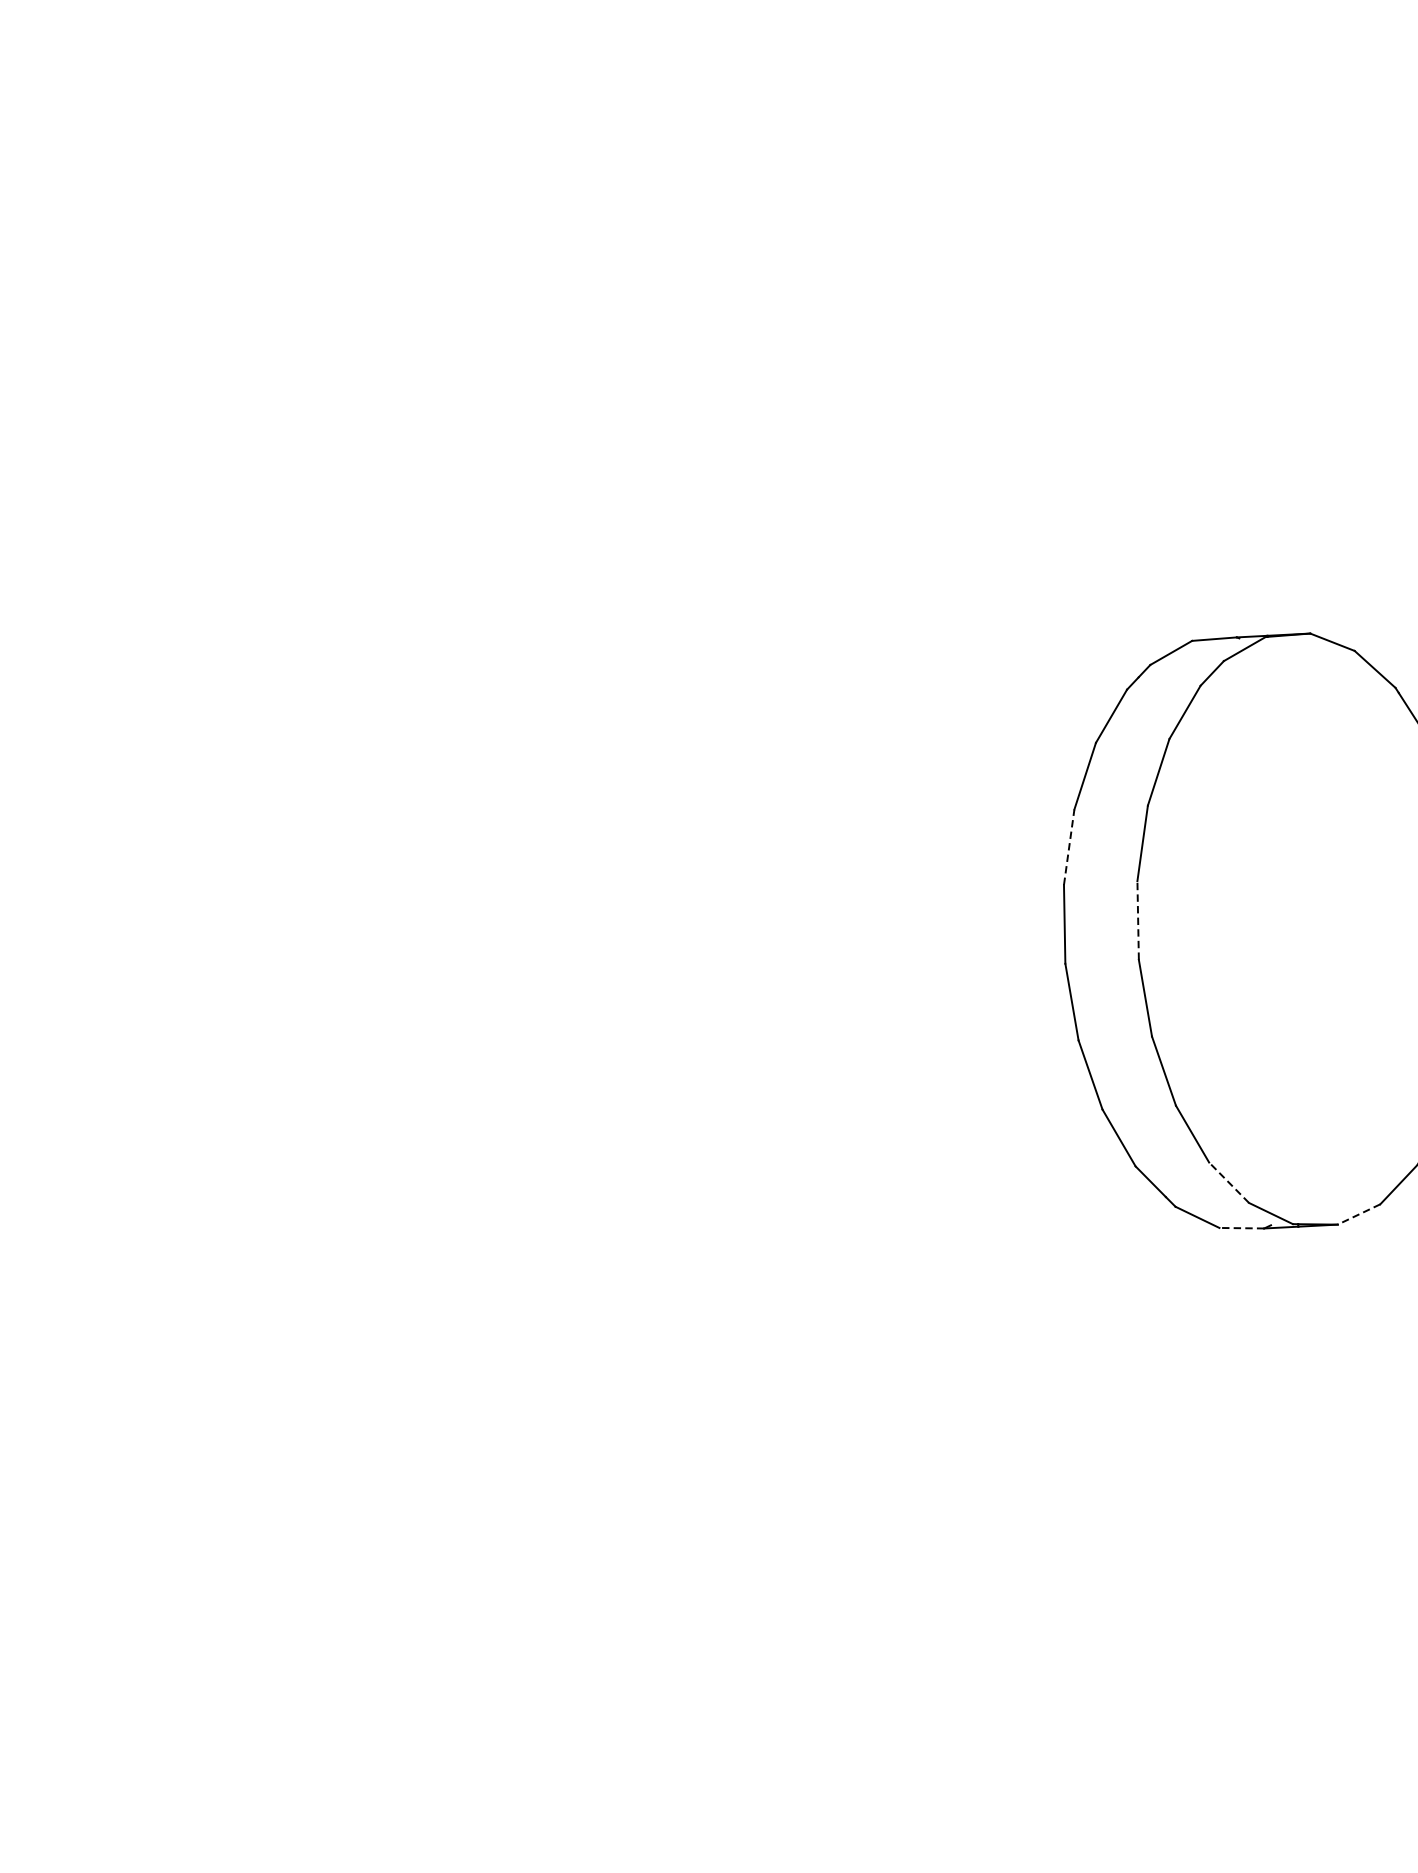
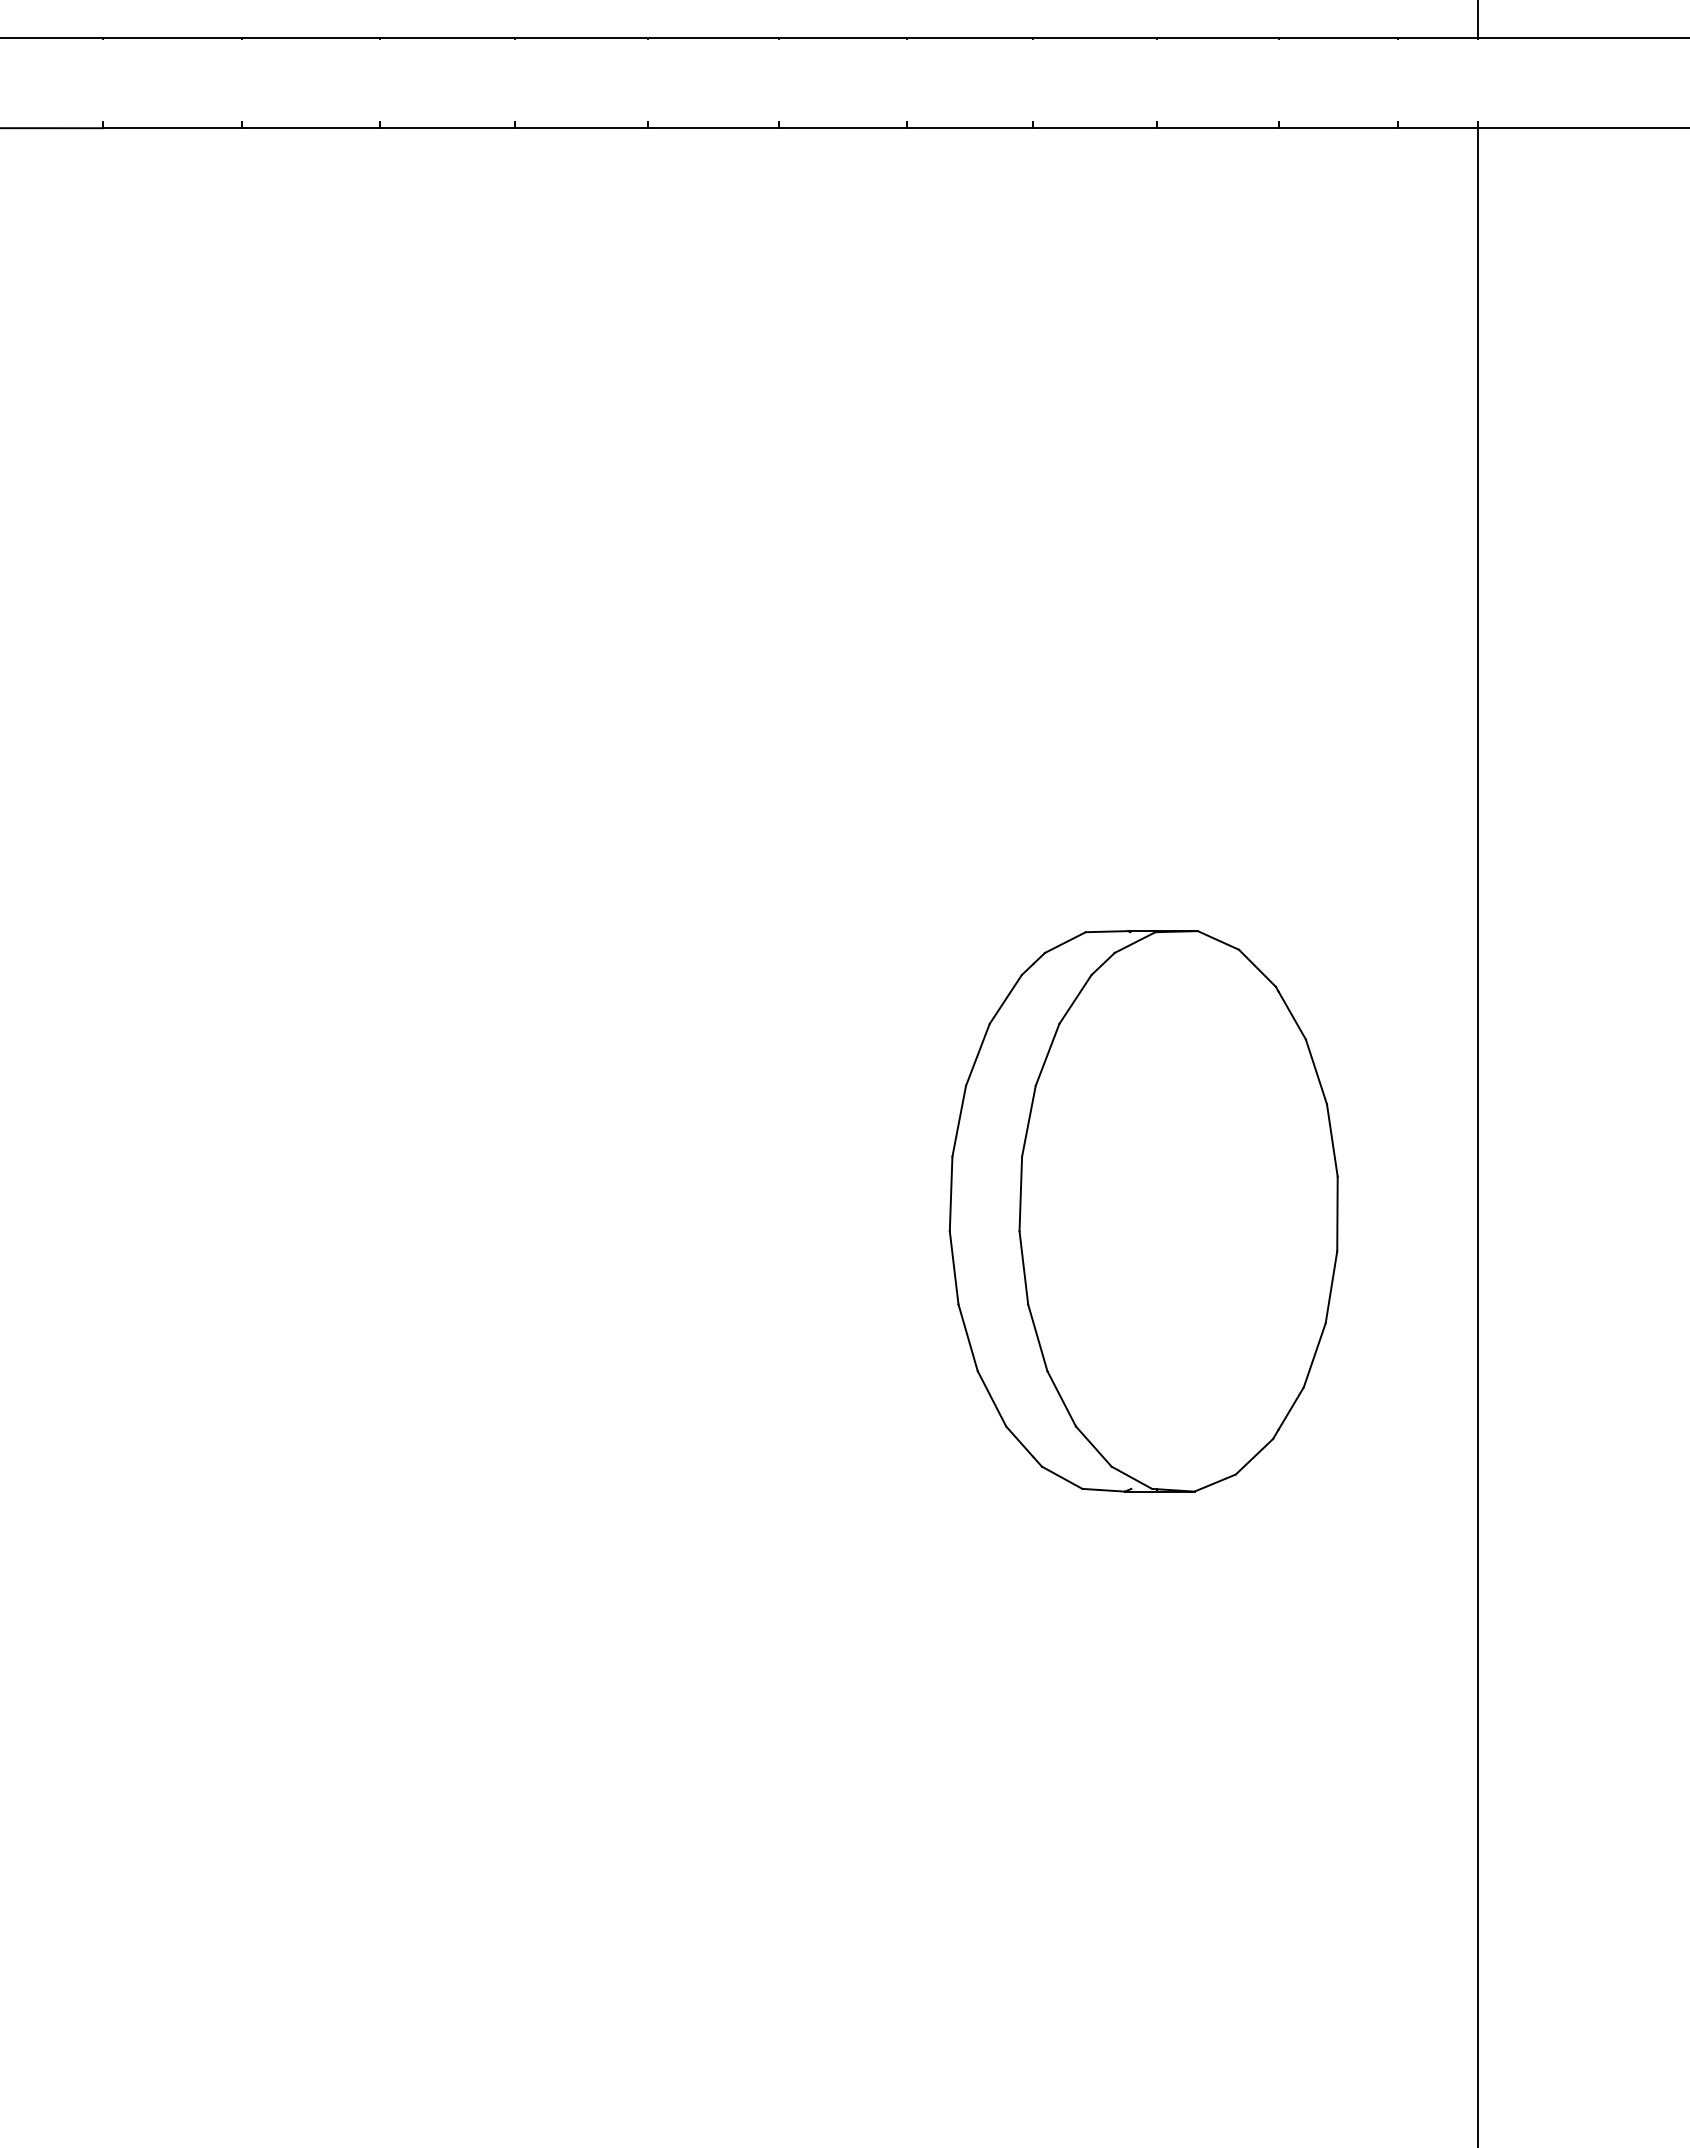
line: (1069, 846) -> (959, 1120), dashed -> solid
line: (1137, 919) -> (1020, 1193), dashed -> solid
line: (1228, 1182) -> (1093, 1446), dashed -> solid
line: (1358, 1214) -> (1214, 1483), dashed -> solid
line: (1241, 1228) -> (1103, 1490), dashed -> solid

